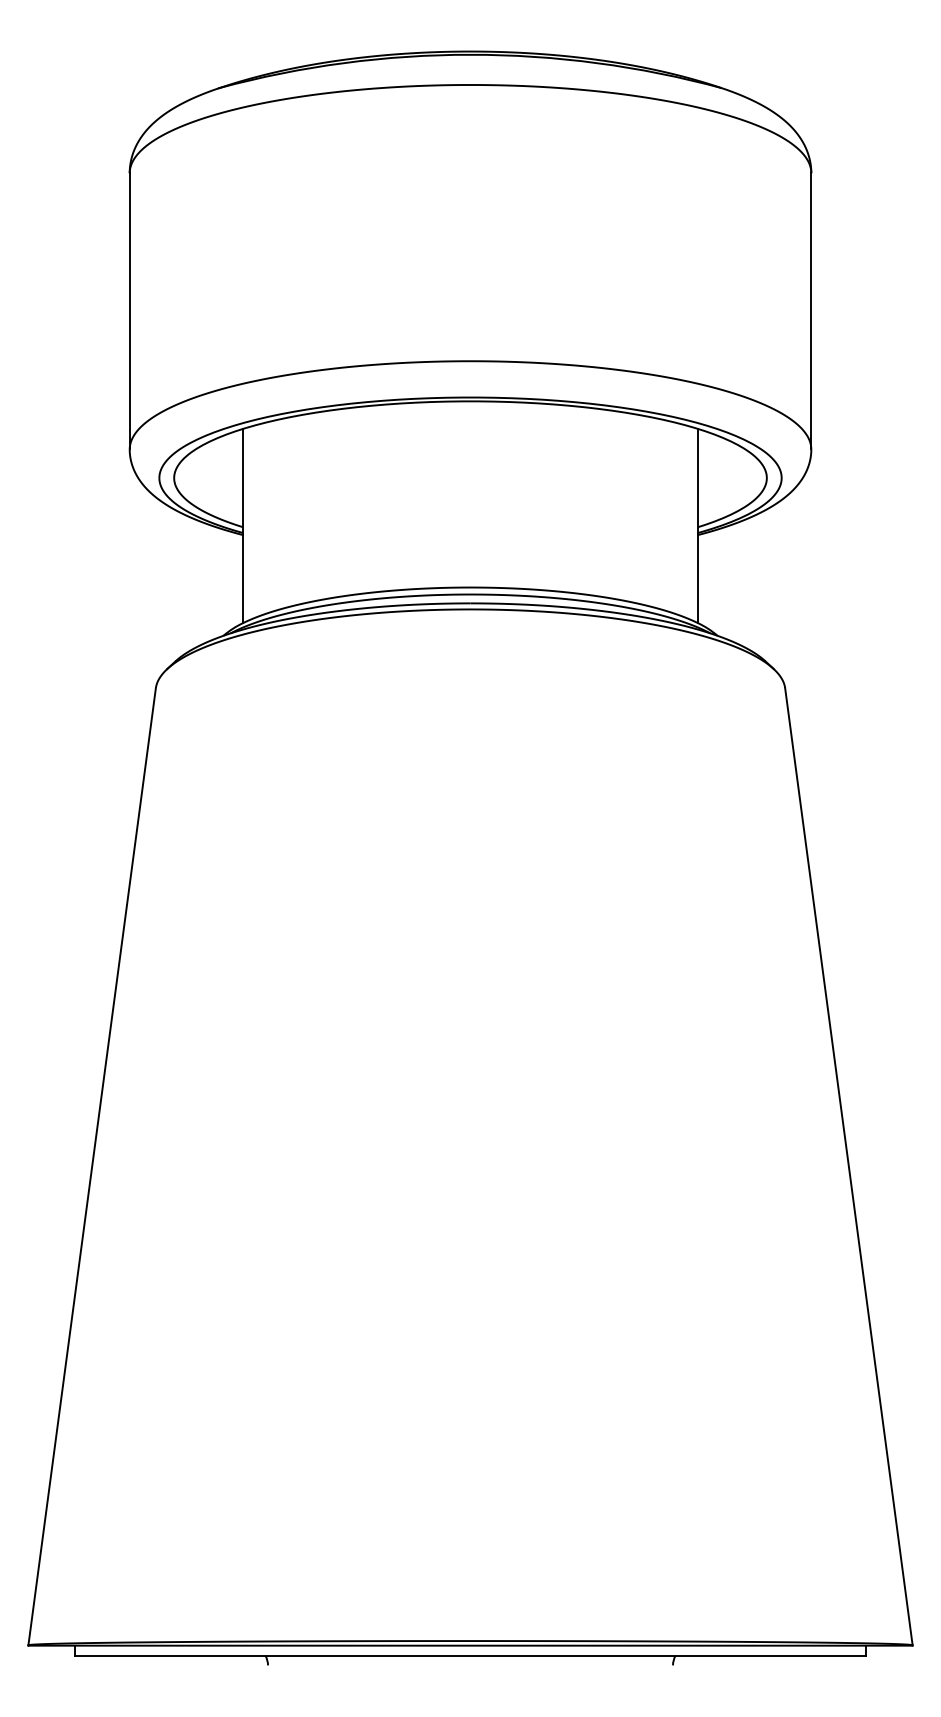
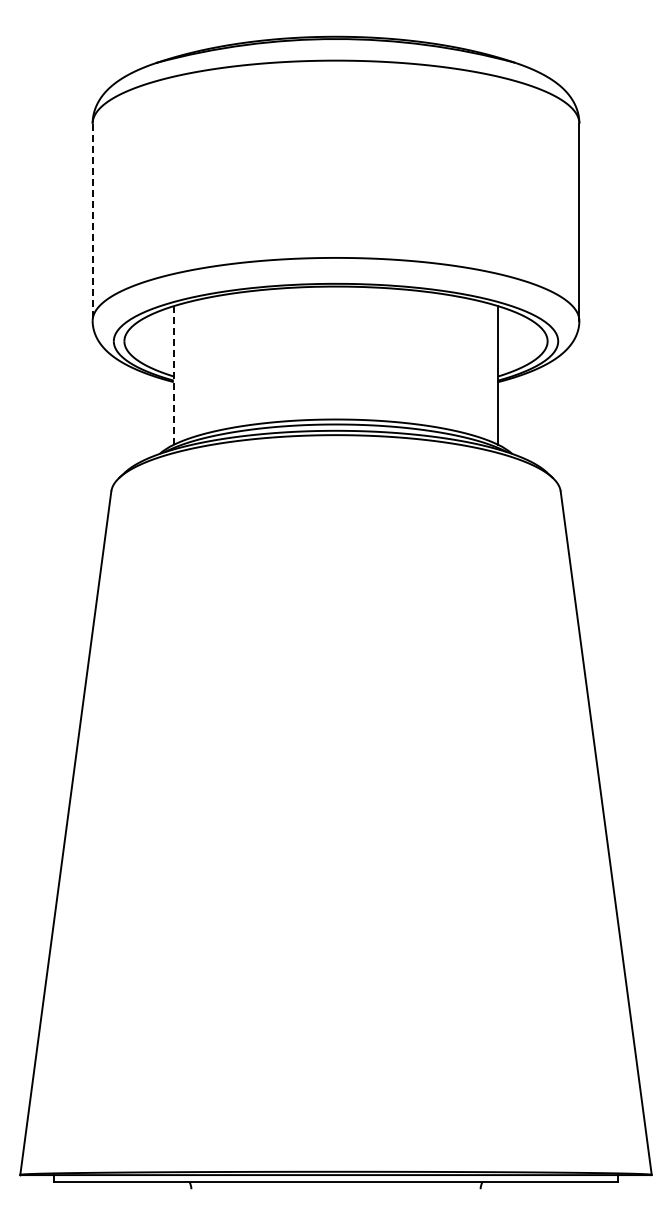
line: (129, 311) -> (92, 222), solid -> dashed
line: (242, 525) -> (173, 375), solid -> dashed

